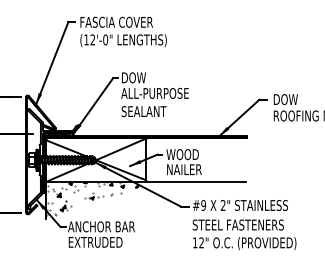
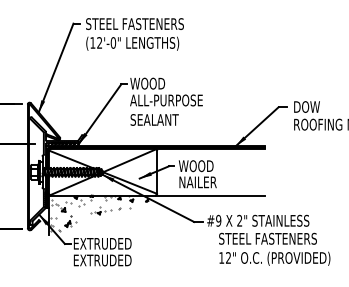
text: (125, 22) -> (134, 24), FASCIA COVER -> STEEL FASTENERS
text: (137, 77) -> (147, 83), DOW -> WOOD
text: (101, 226) -> (108, 243), ANCHOR BAR -> EXTRUDED
text: (244, 234) -> (274, 248), moved

